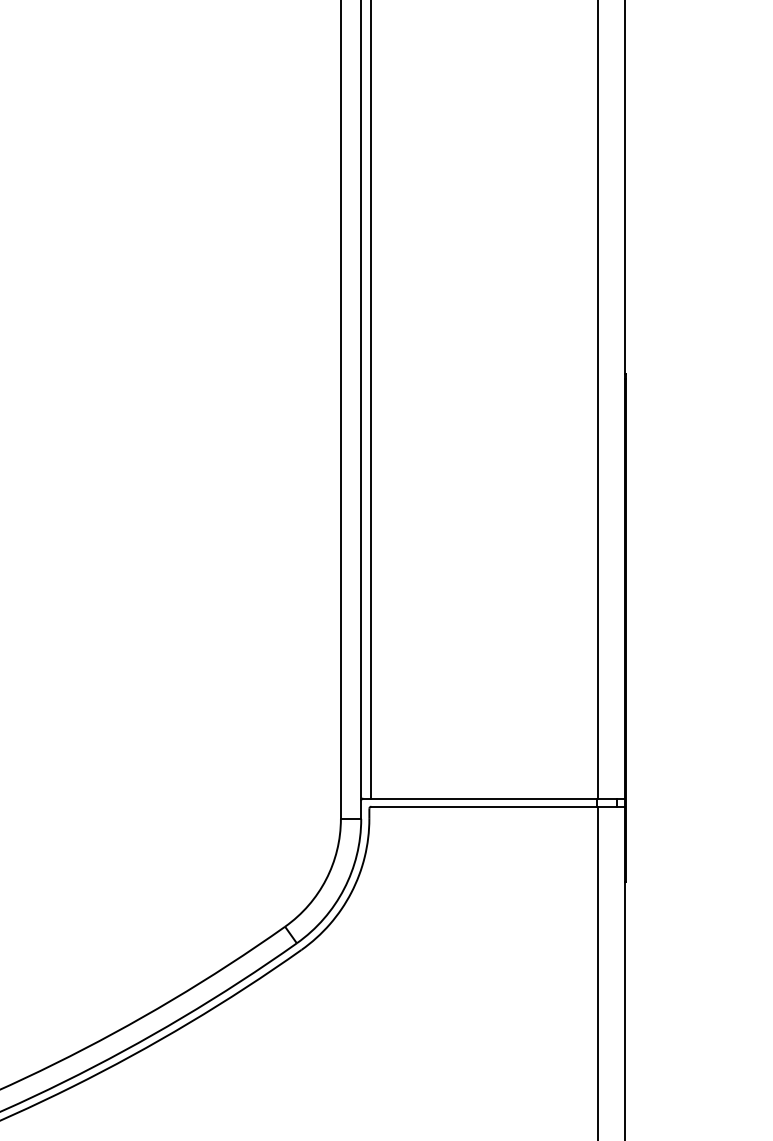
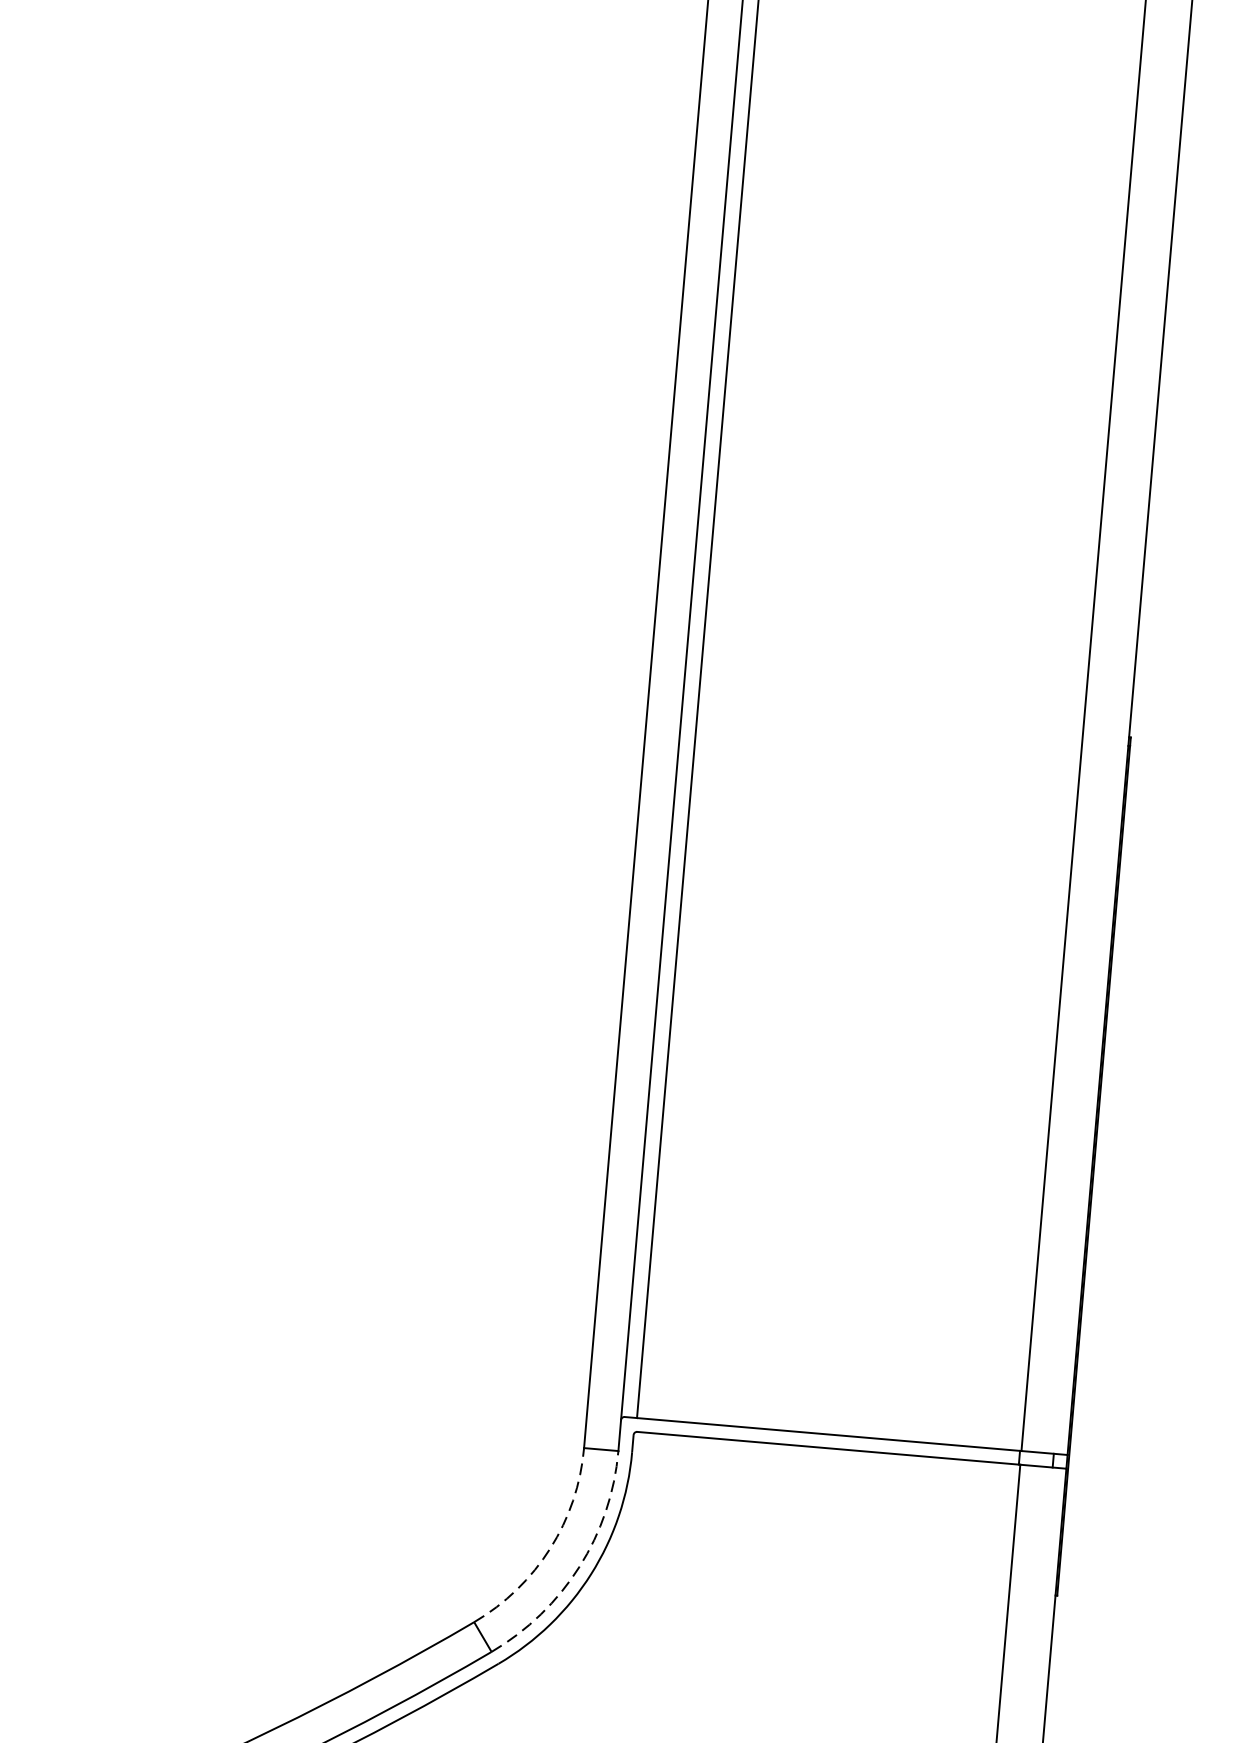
arc: (326, 879) -> (550, 1548), solid -> dashed
arc: (344, 888) -> (580, 1566), solid -> dashed

